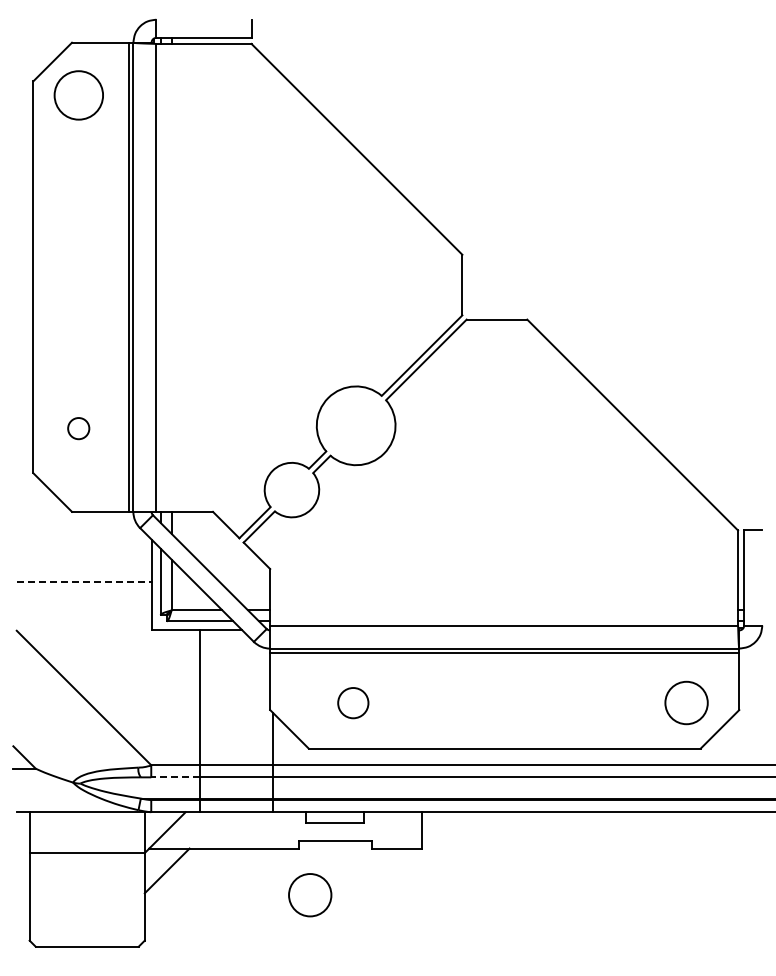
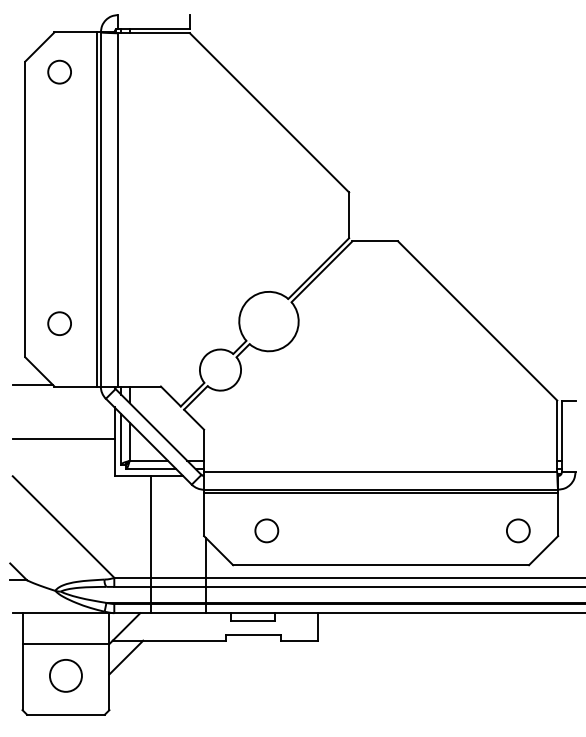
circle: (78, 95) -> (59, 72), size x0.62
circle: (78, 428) -> (59, 323), size x1.43
line: (42, 509) -> (32, 384), added
line: (84, 581) -> (63, 439), dashed -> solid
circle: (686, 703) -> (518, 531), size x0.71
line: (175, 777) -> (132, 587), dashed -> solid
circle: (310, 895) -> (66, 676), moved

